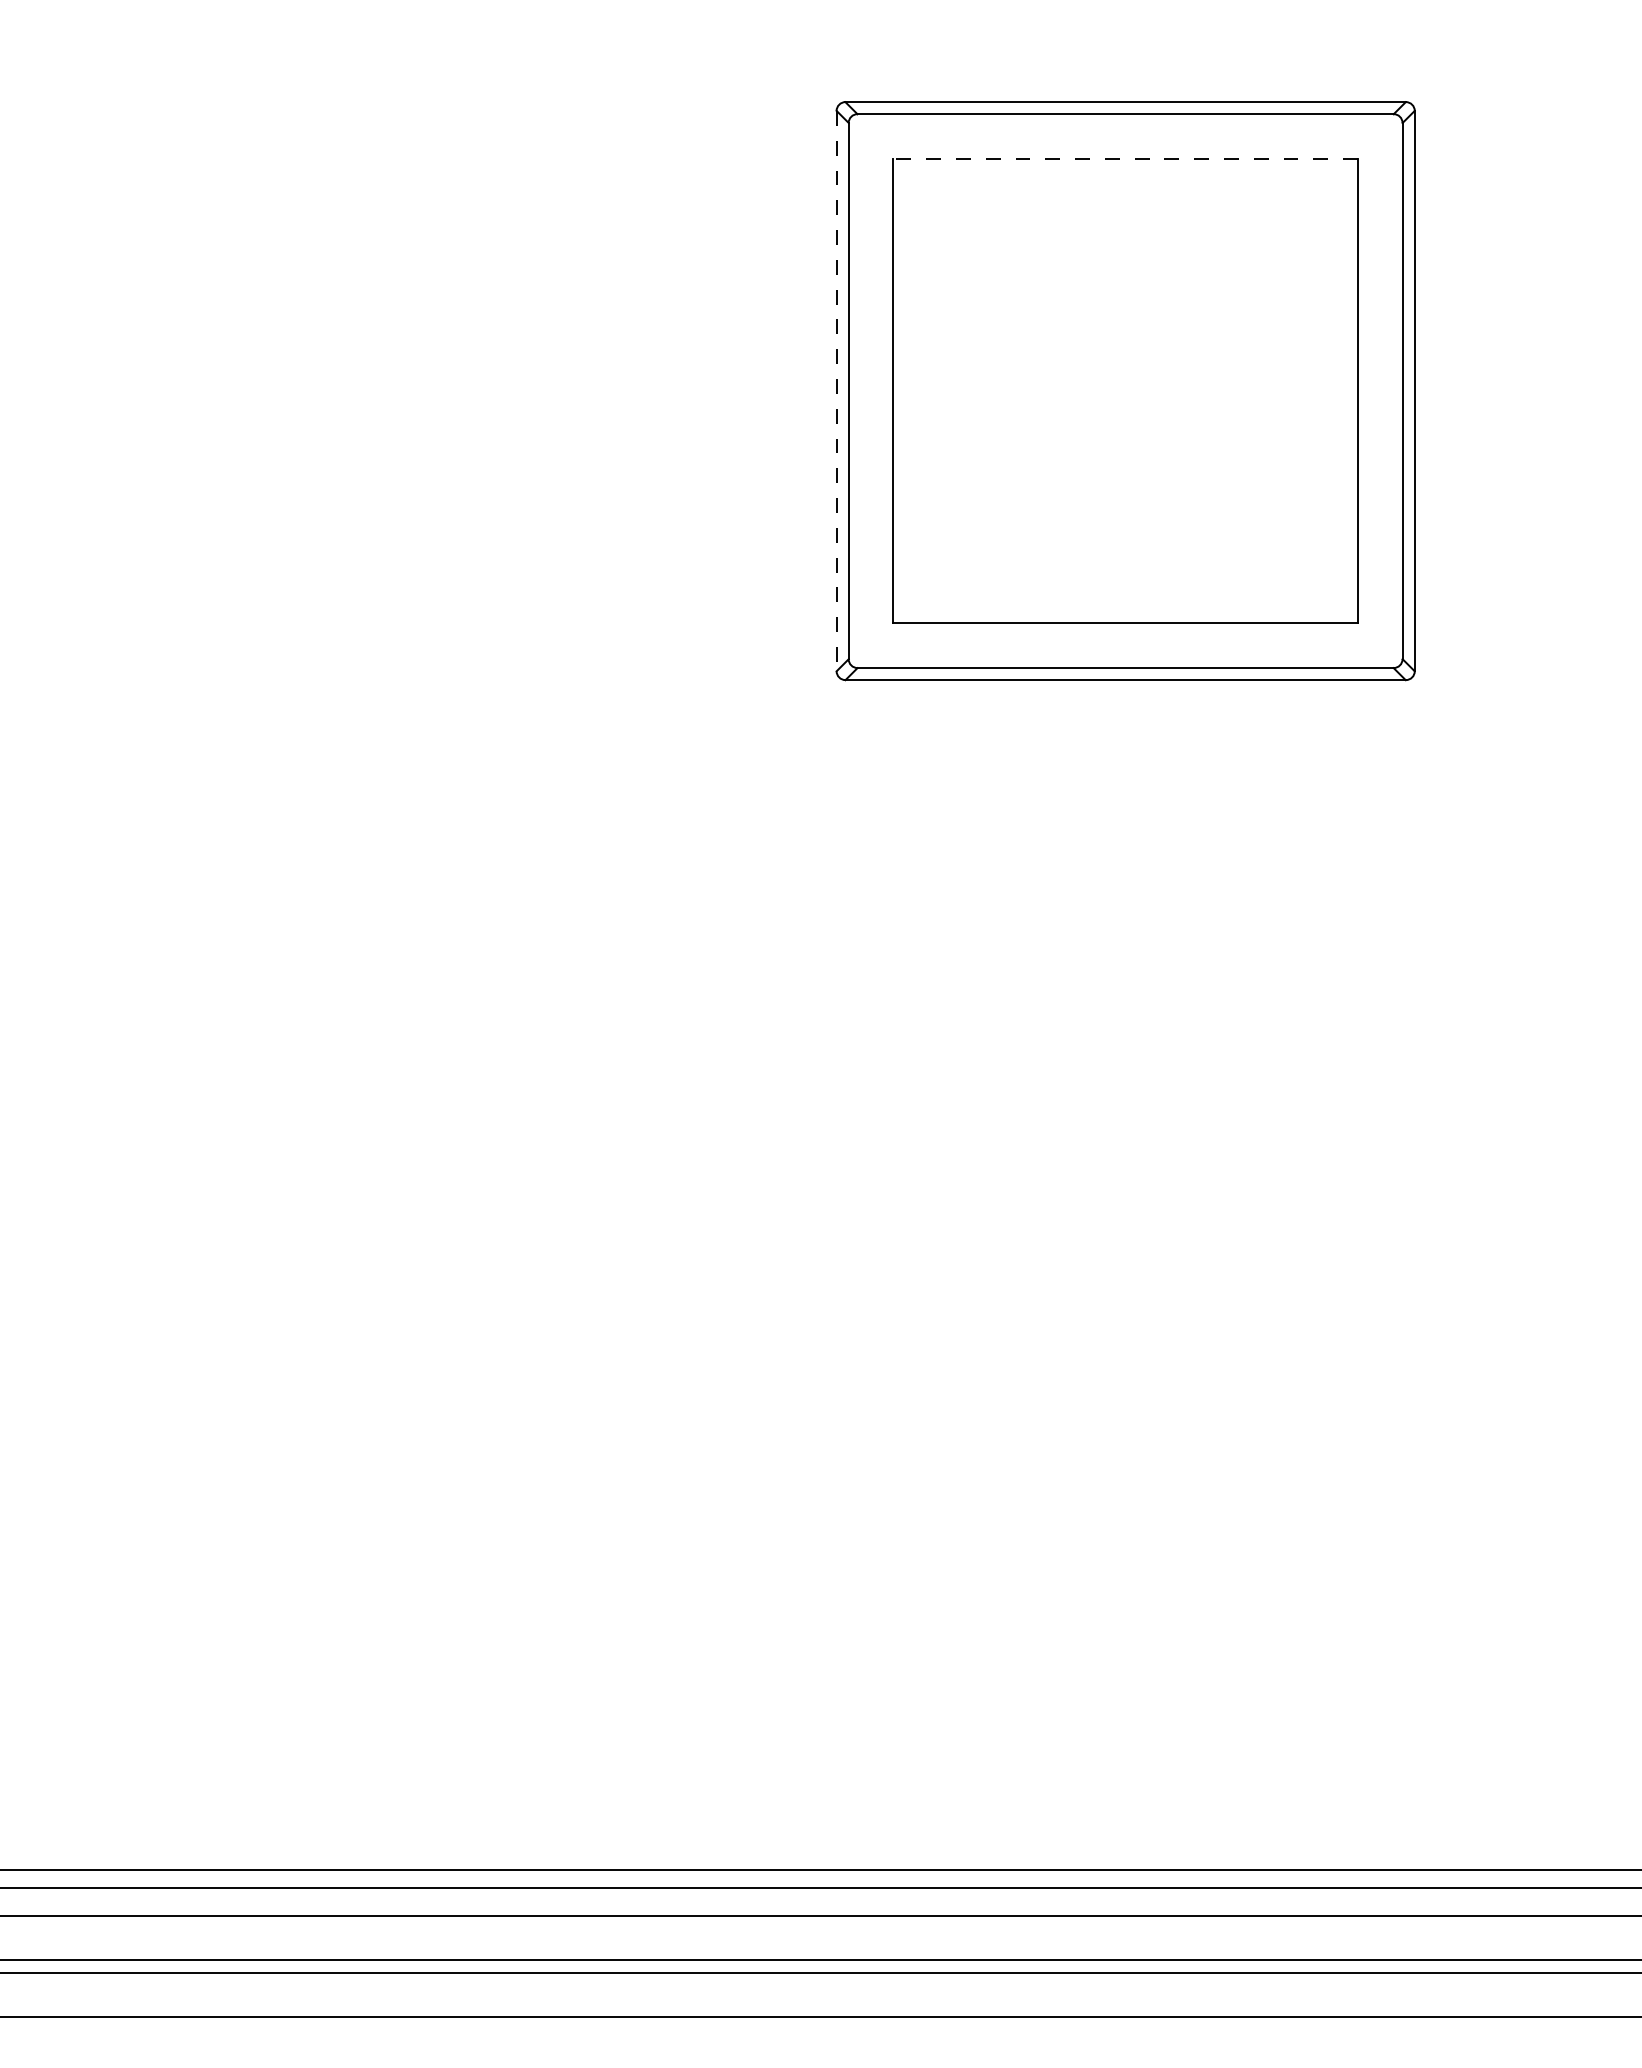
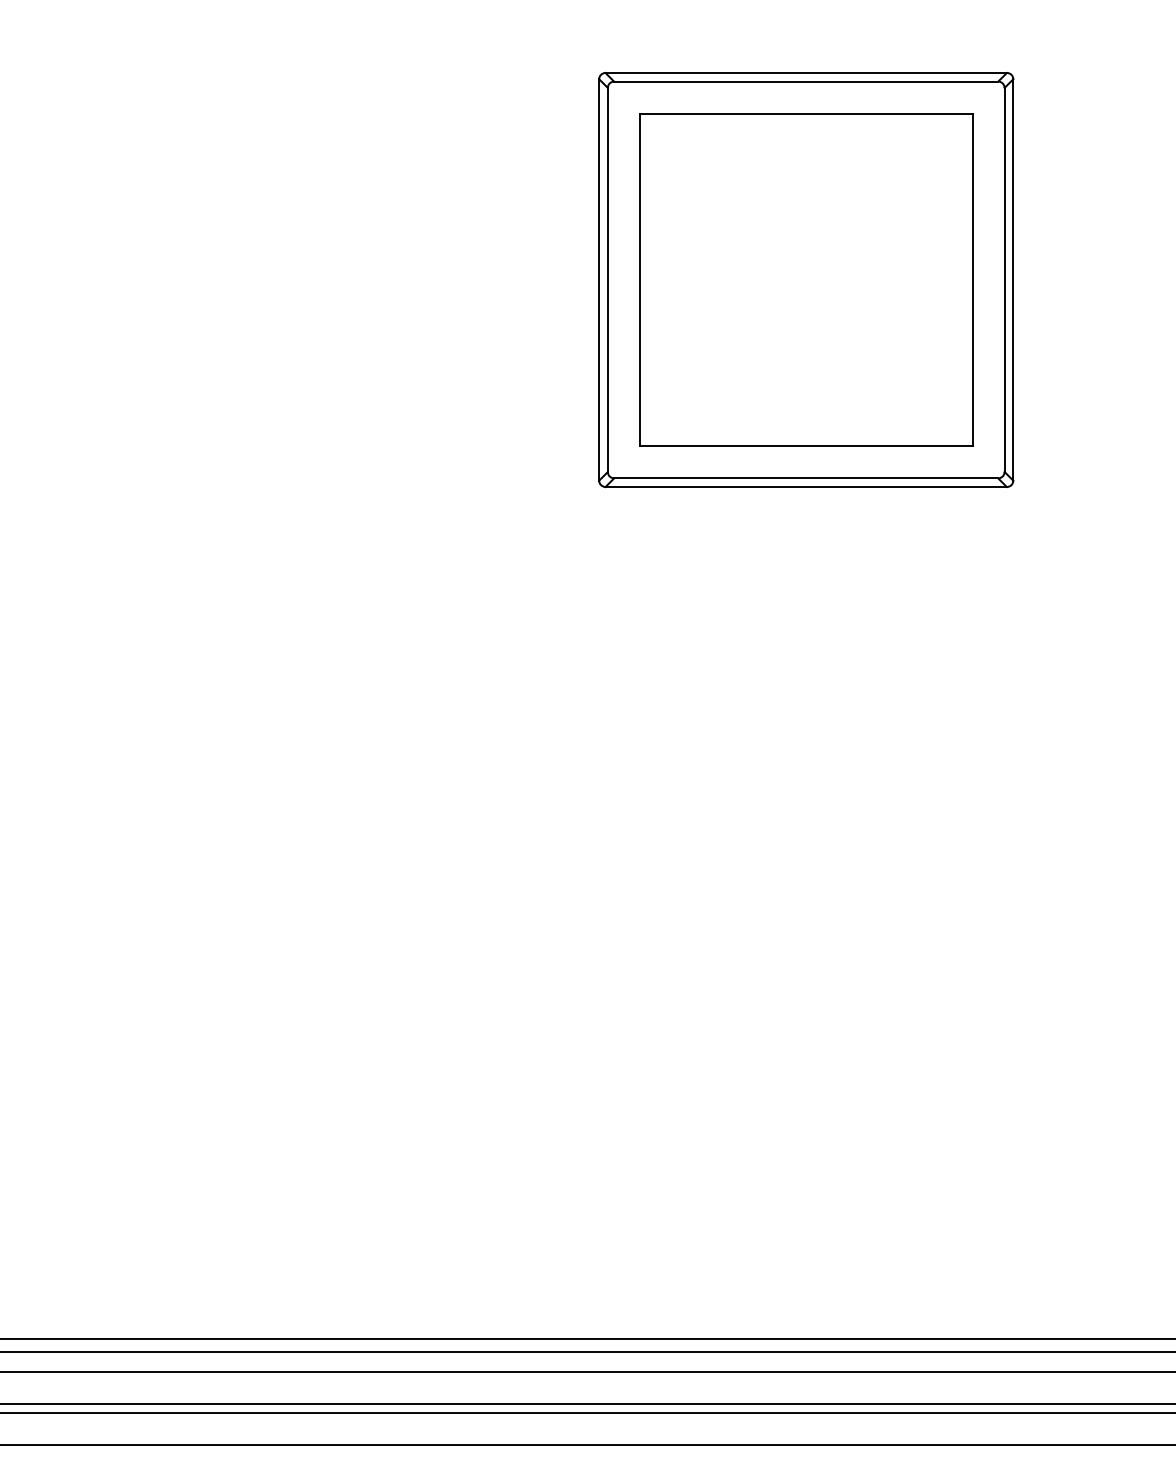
line: (1124, 158) -> (805, 113), dashed -> solid
line: (837, 390) -> (599, 279), dashed -> solid

